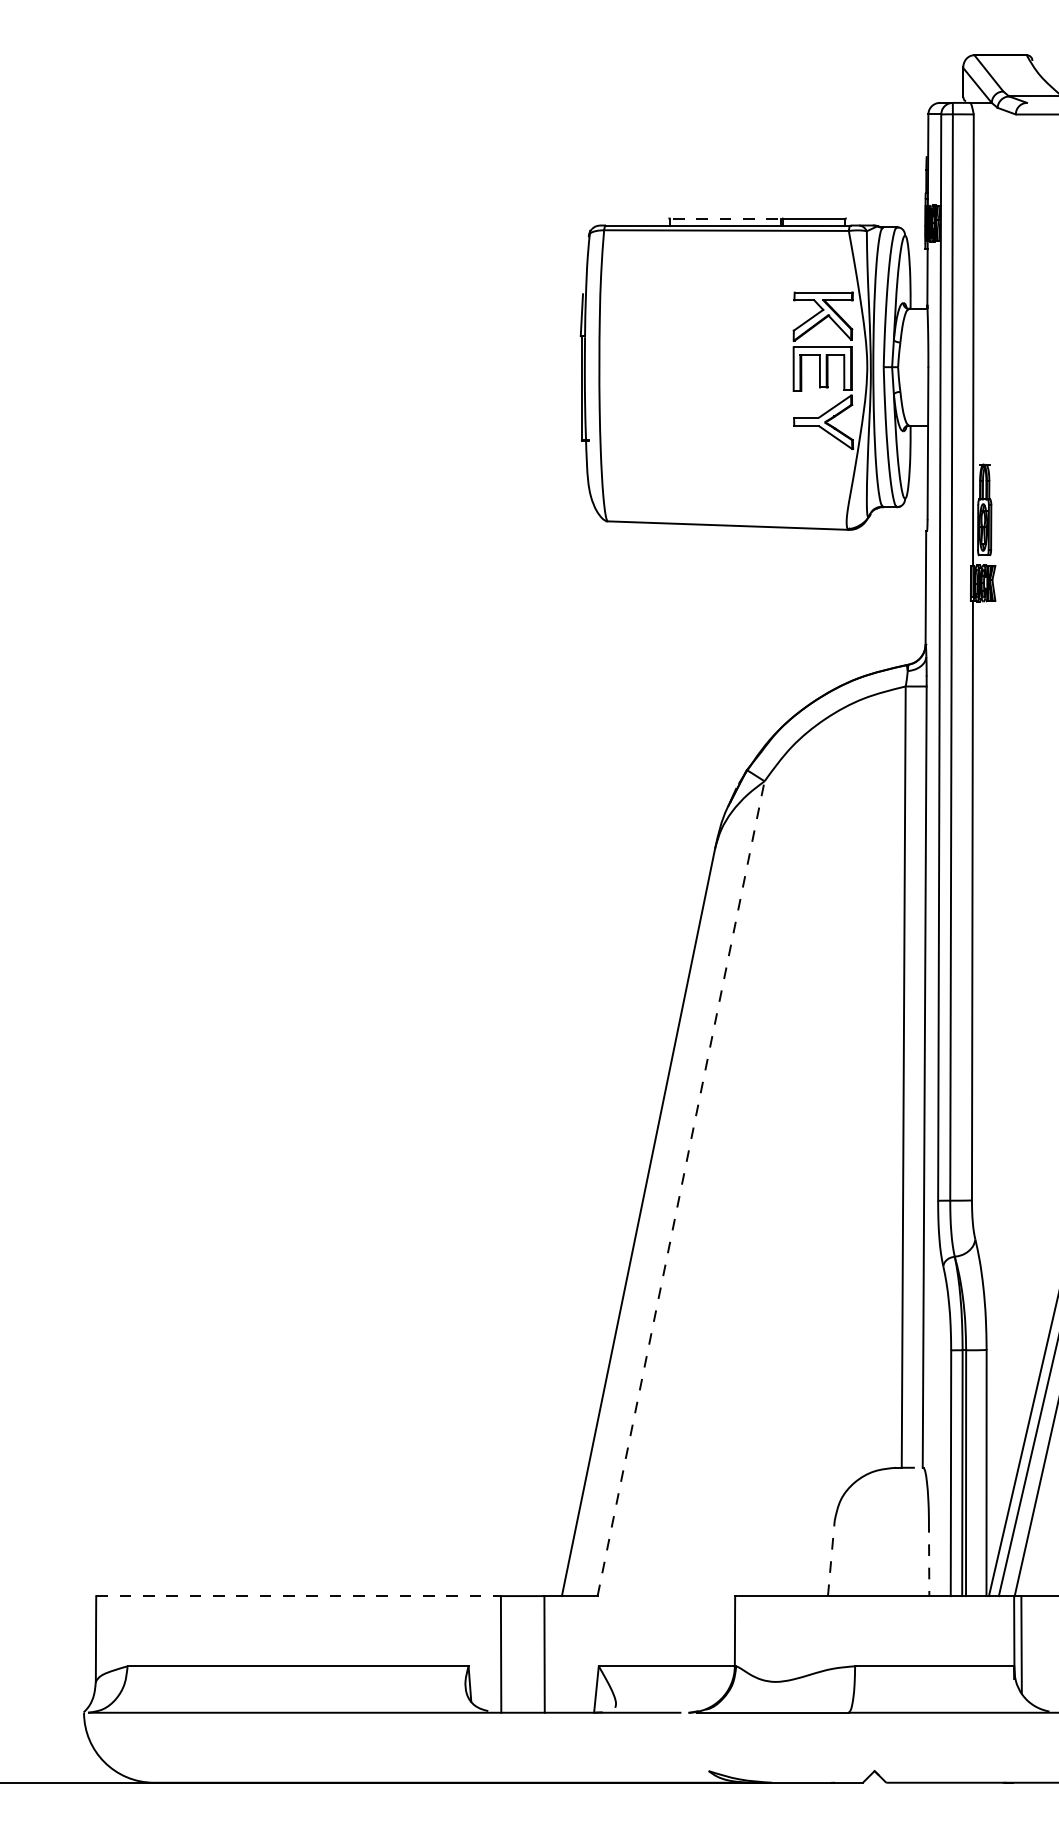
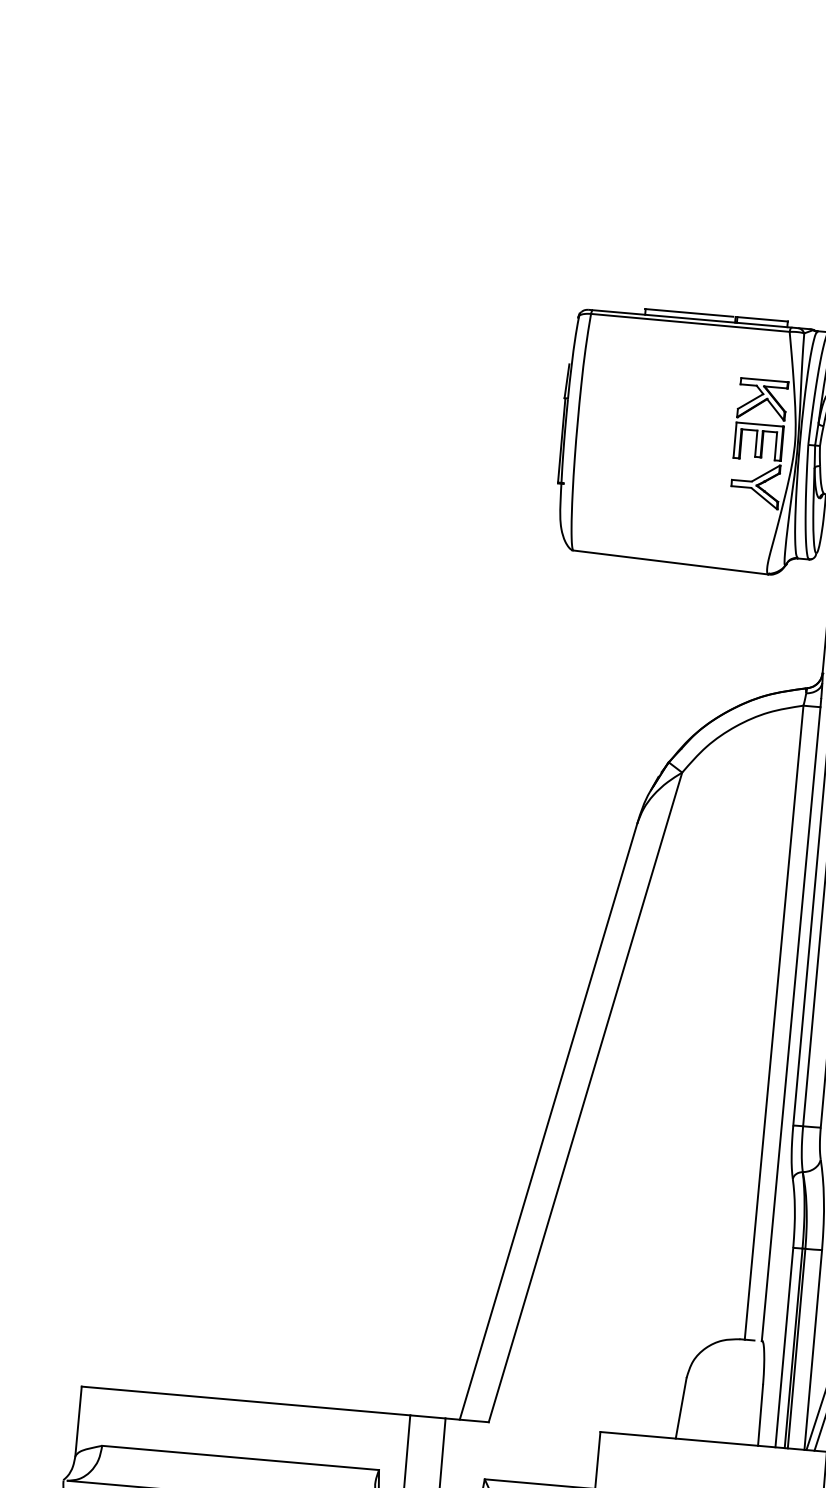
line: (724, 218) -> (689, 312), dashed -> solid
line: (681, 1188) -> (585, 1097), dashed -> solid
line: (831, 1558) -> (681, 1408), dashed -> solid
line: (929, 1558) -> (760, 1415), dashed -> solid
line: (299, 1596) -> (246, 1401), dashed -> solid

